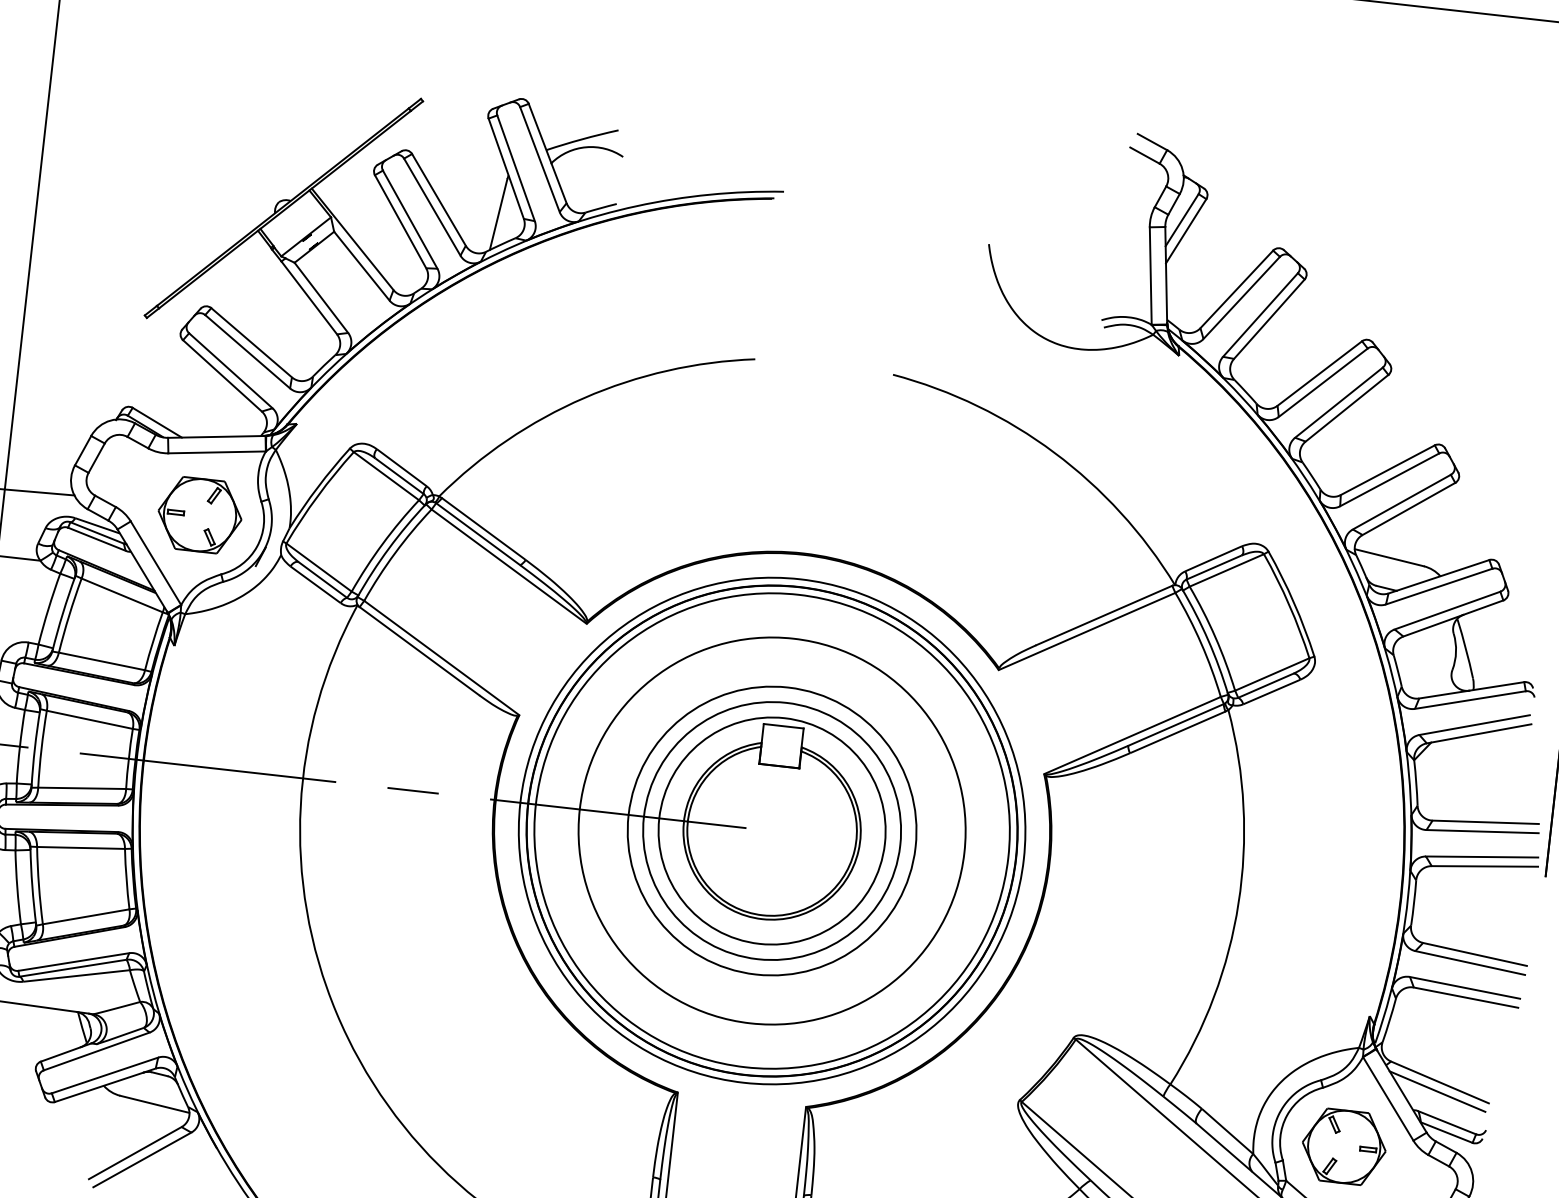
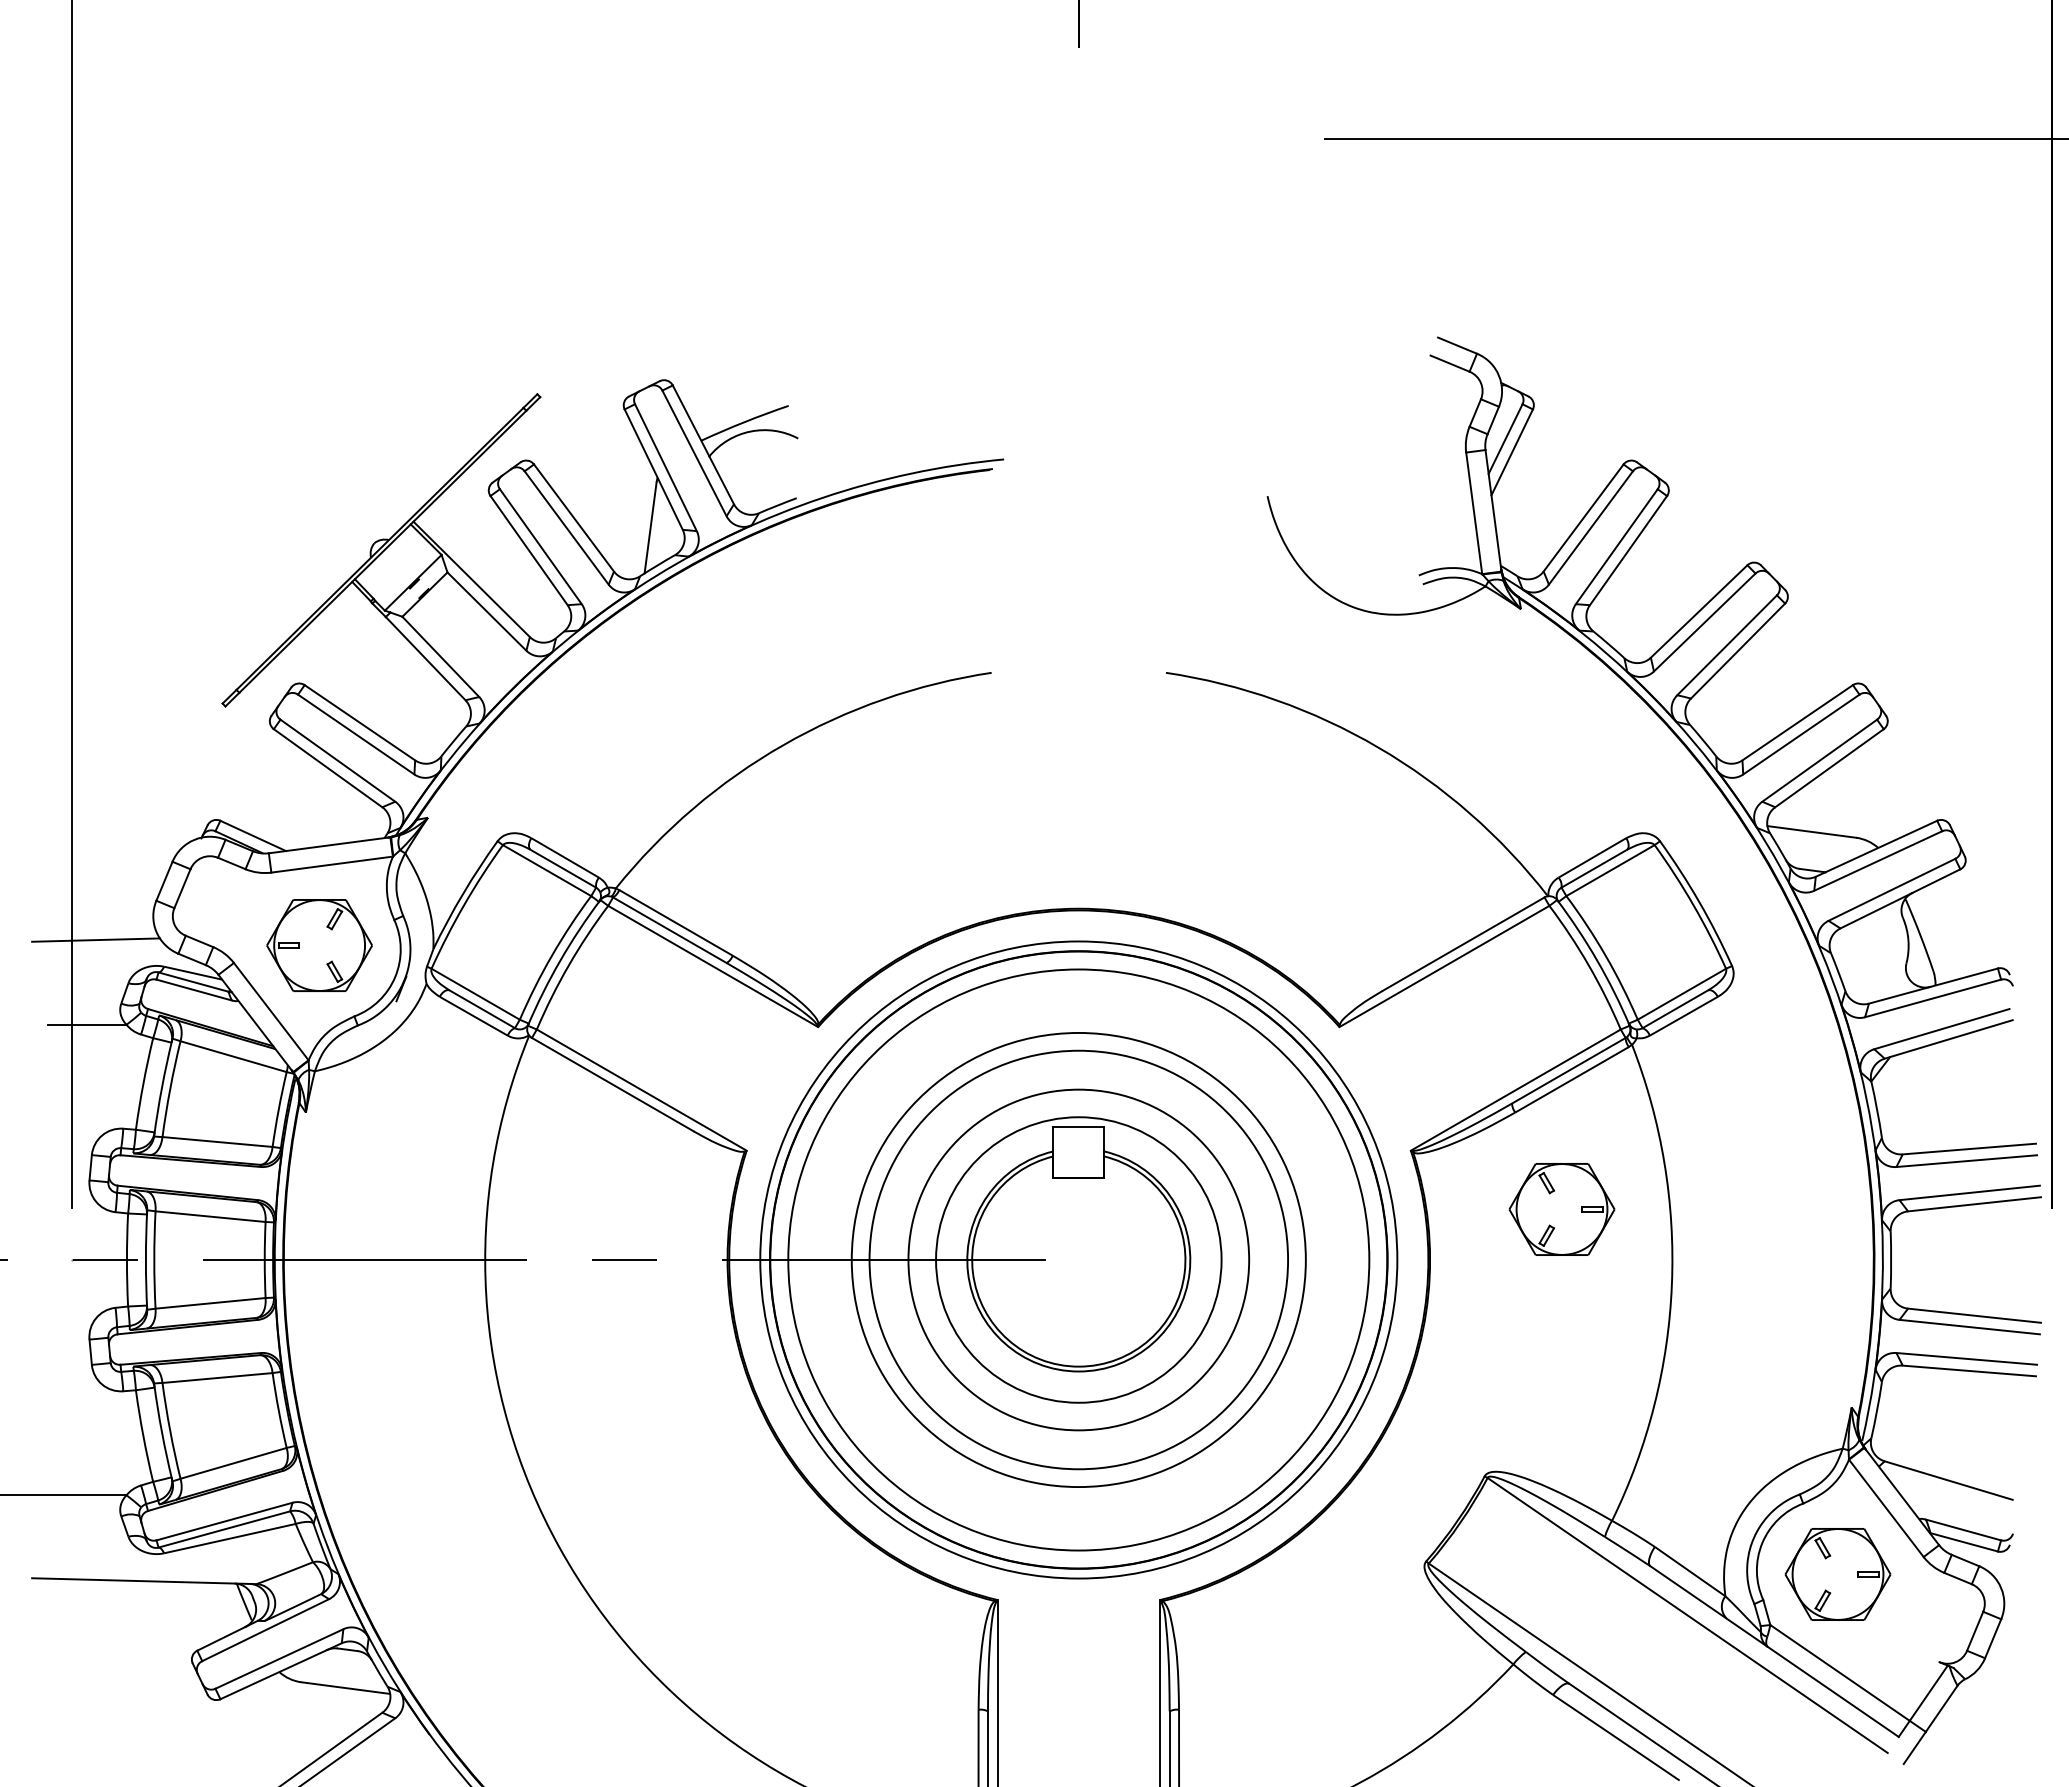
circle: (771, 830) -> (1078, 1259), size x0.7
circle: (771, 830) -> (1078, 1259), size x0.7
circle: (771, 830) -> (1078, 1259), size x1.4
circle: (771, 830) -> (1078, 1259), size x1.6
part: (1158, 833) -> (1561, 1209), added
line: (1437, 1090) -> (1946, 1491), removed

